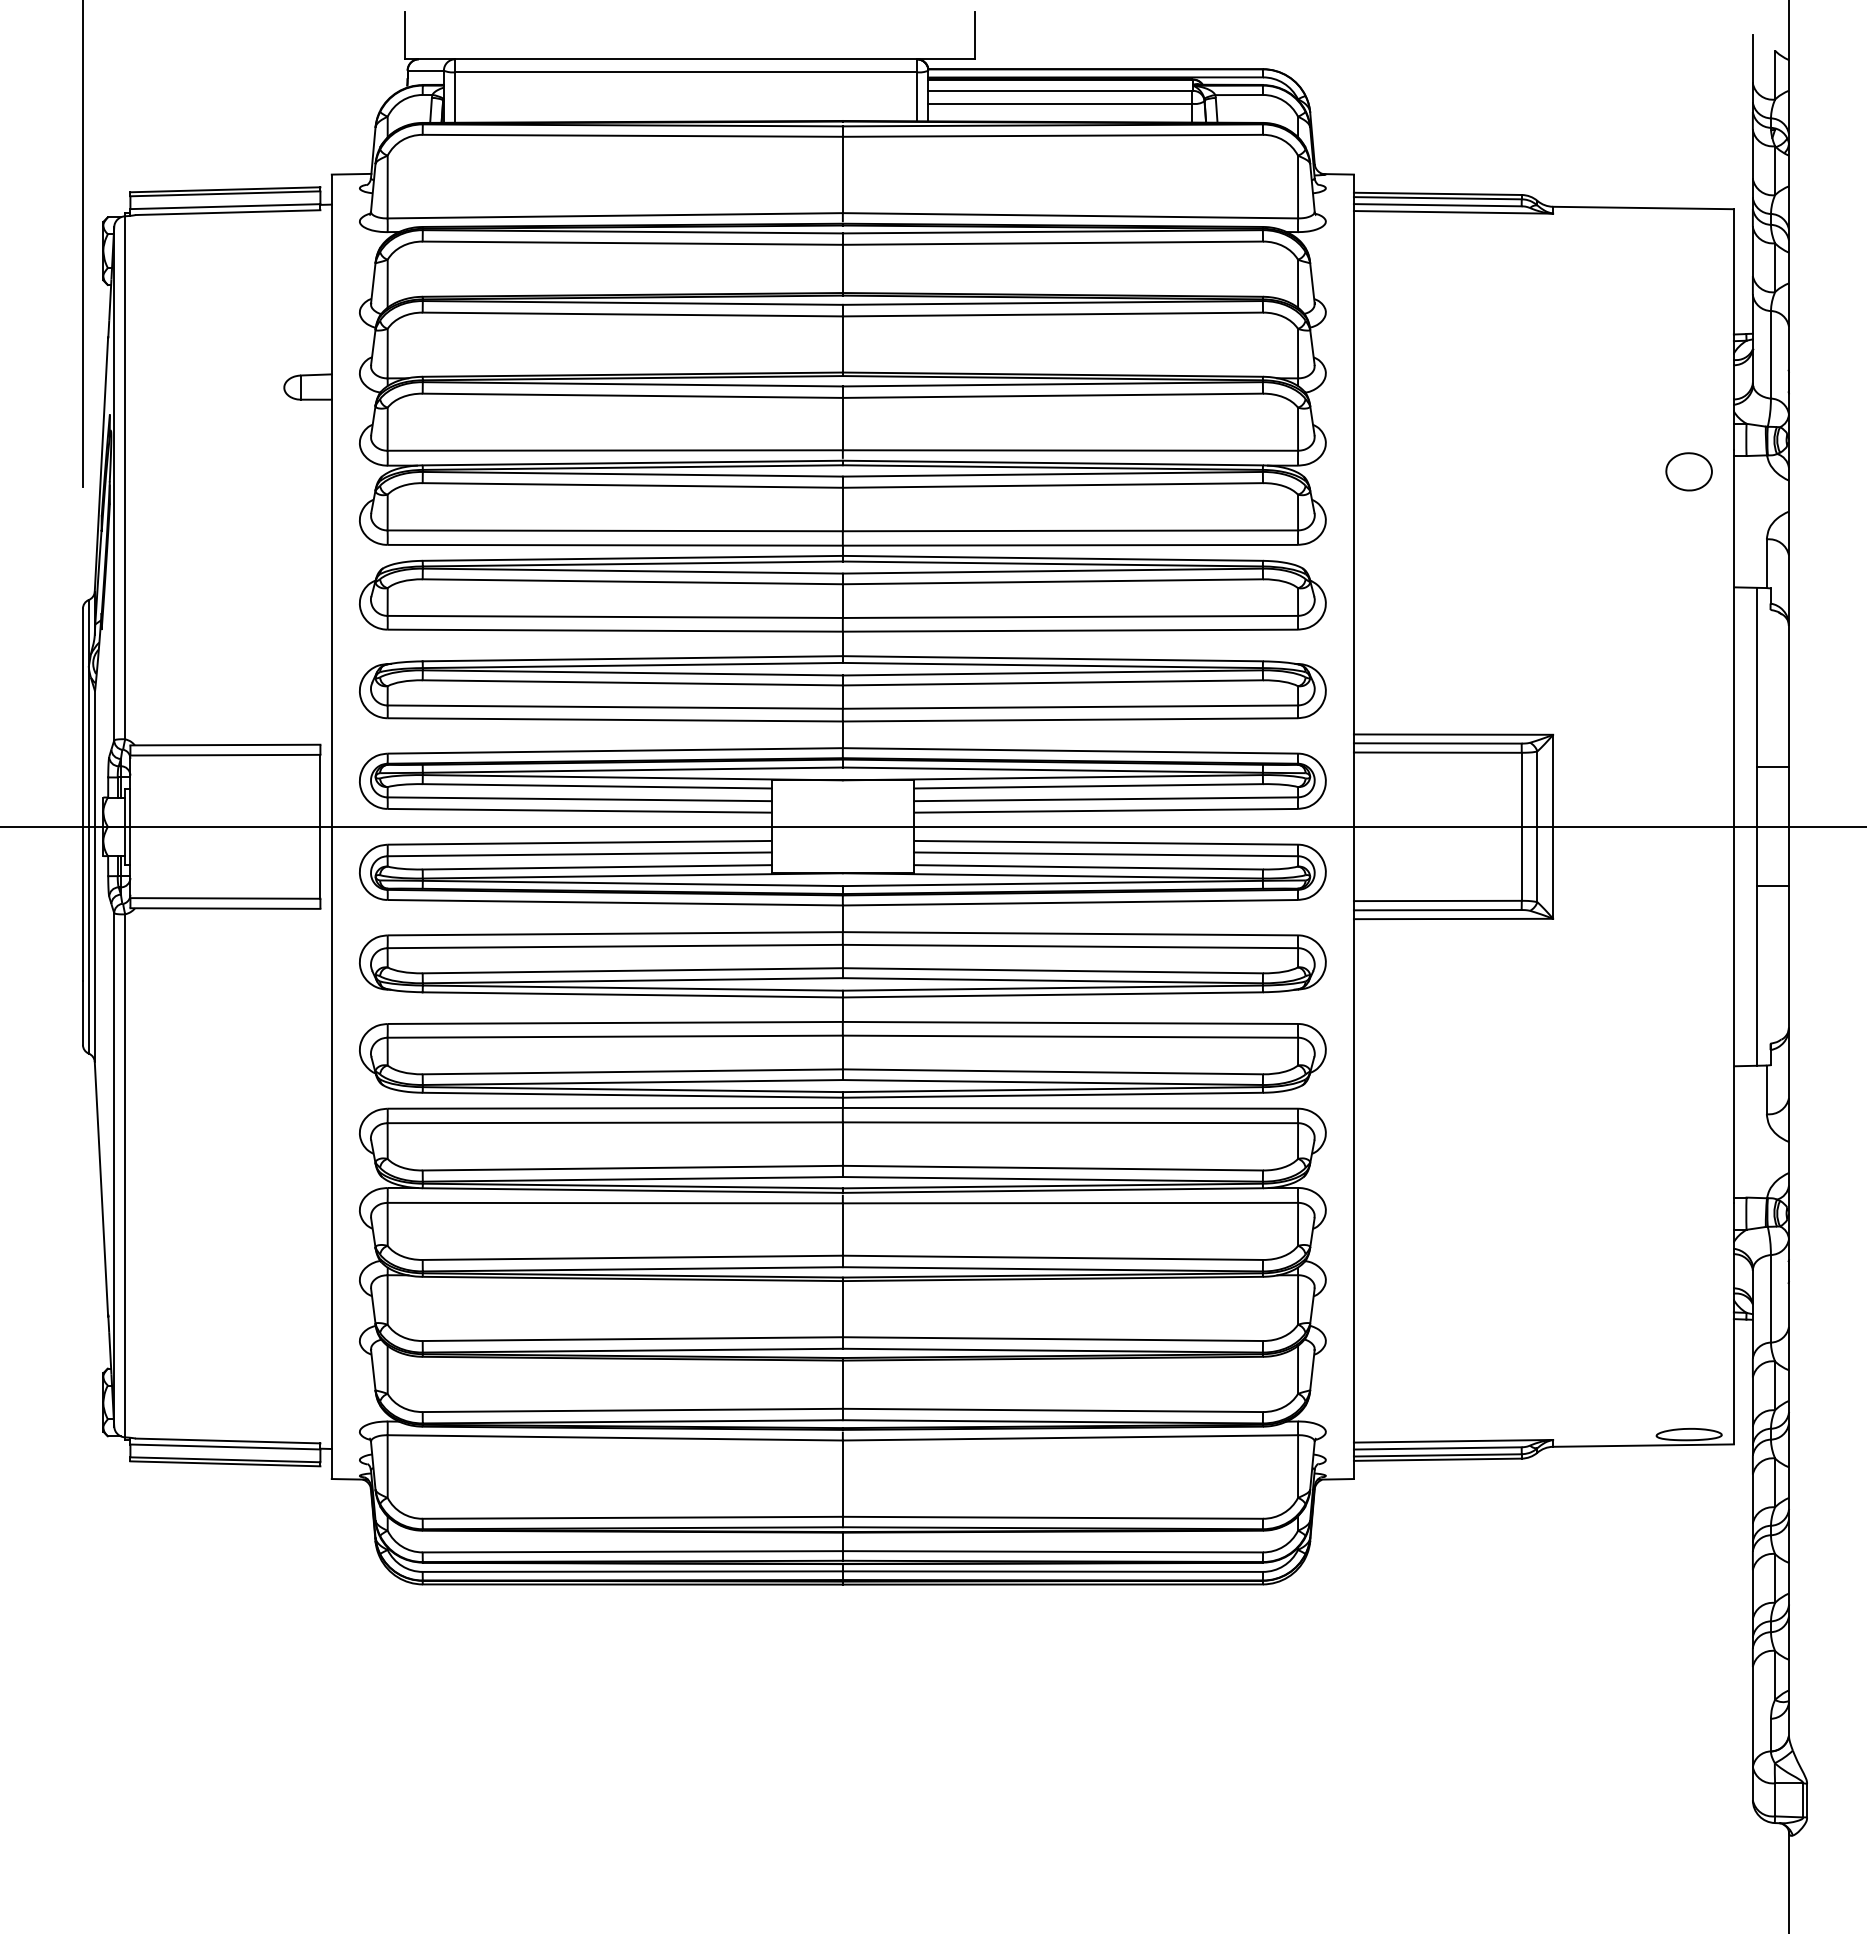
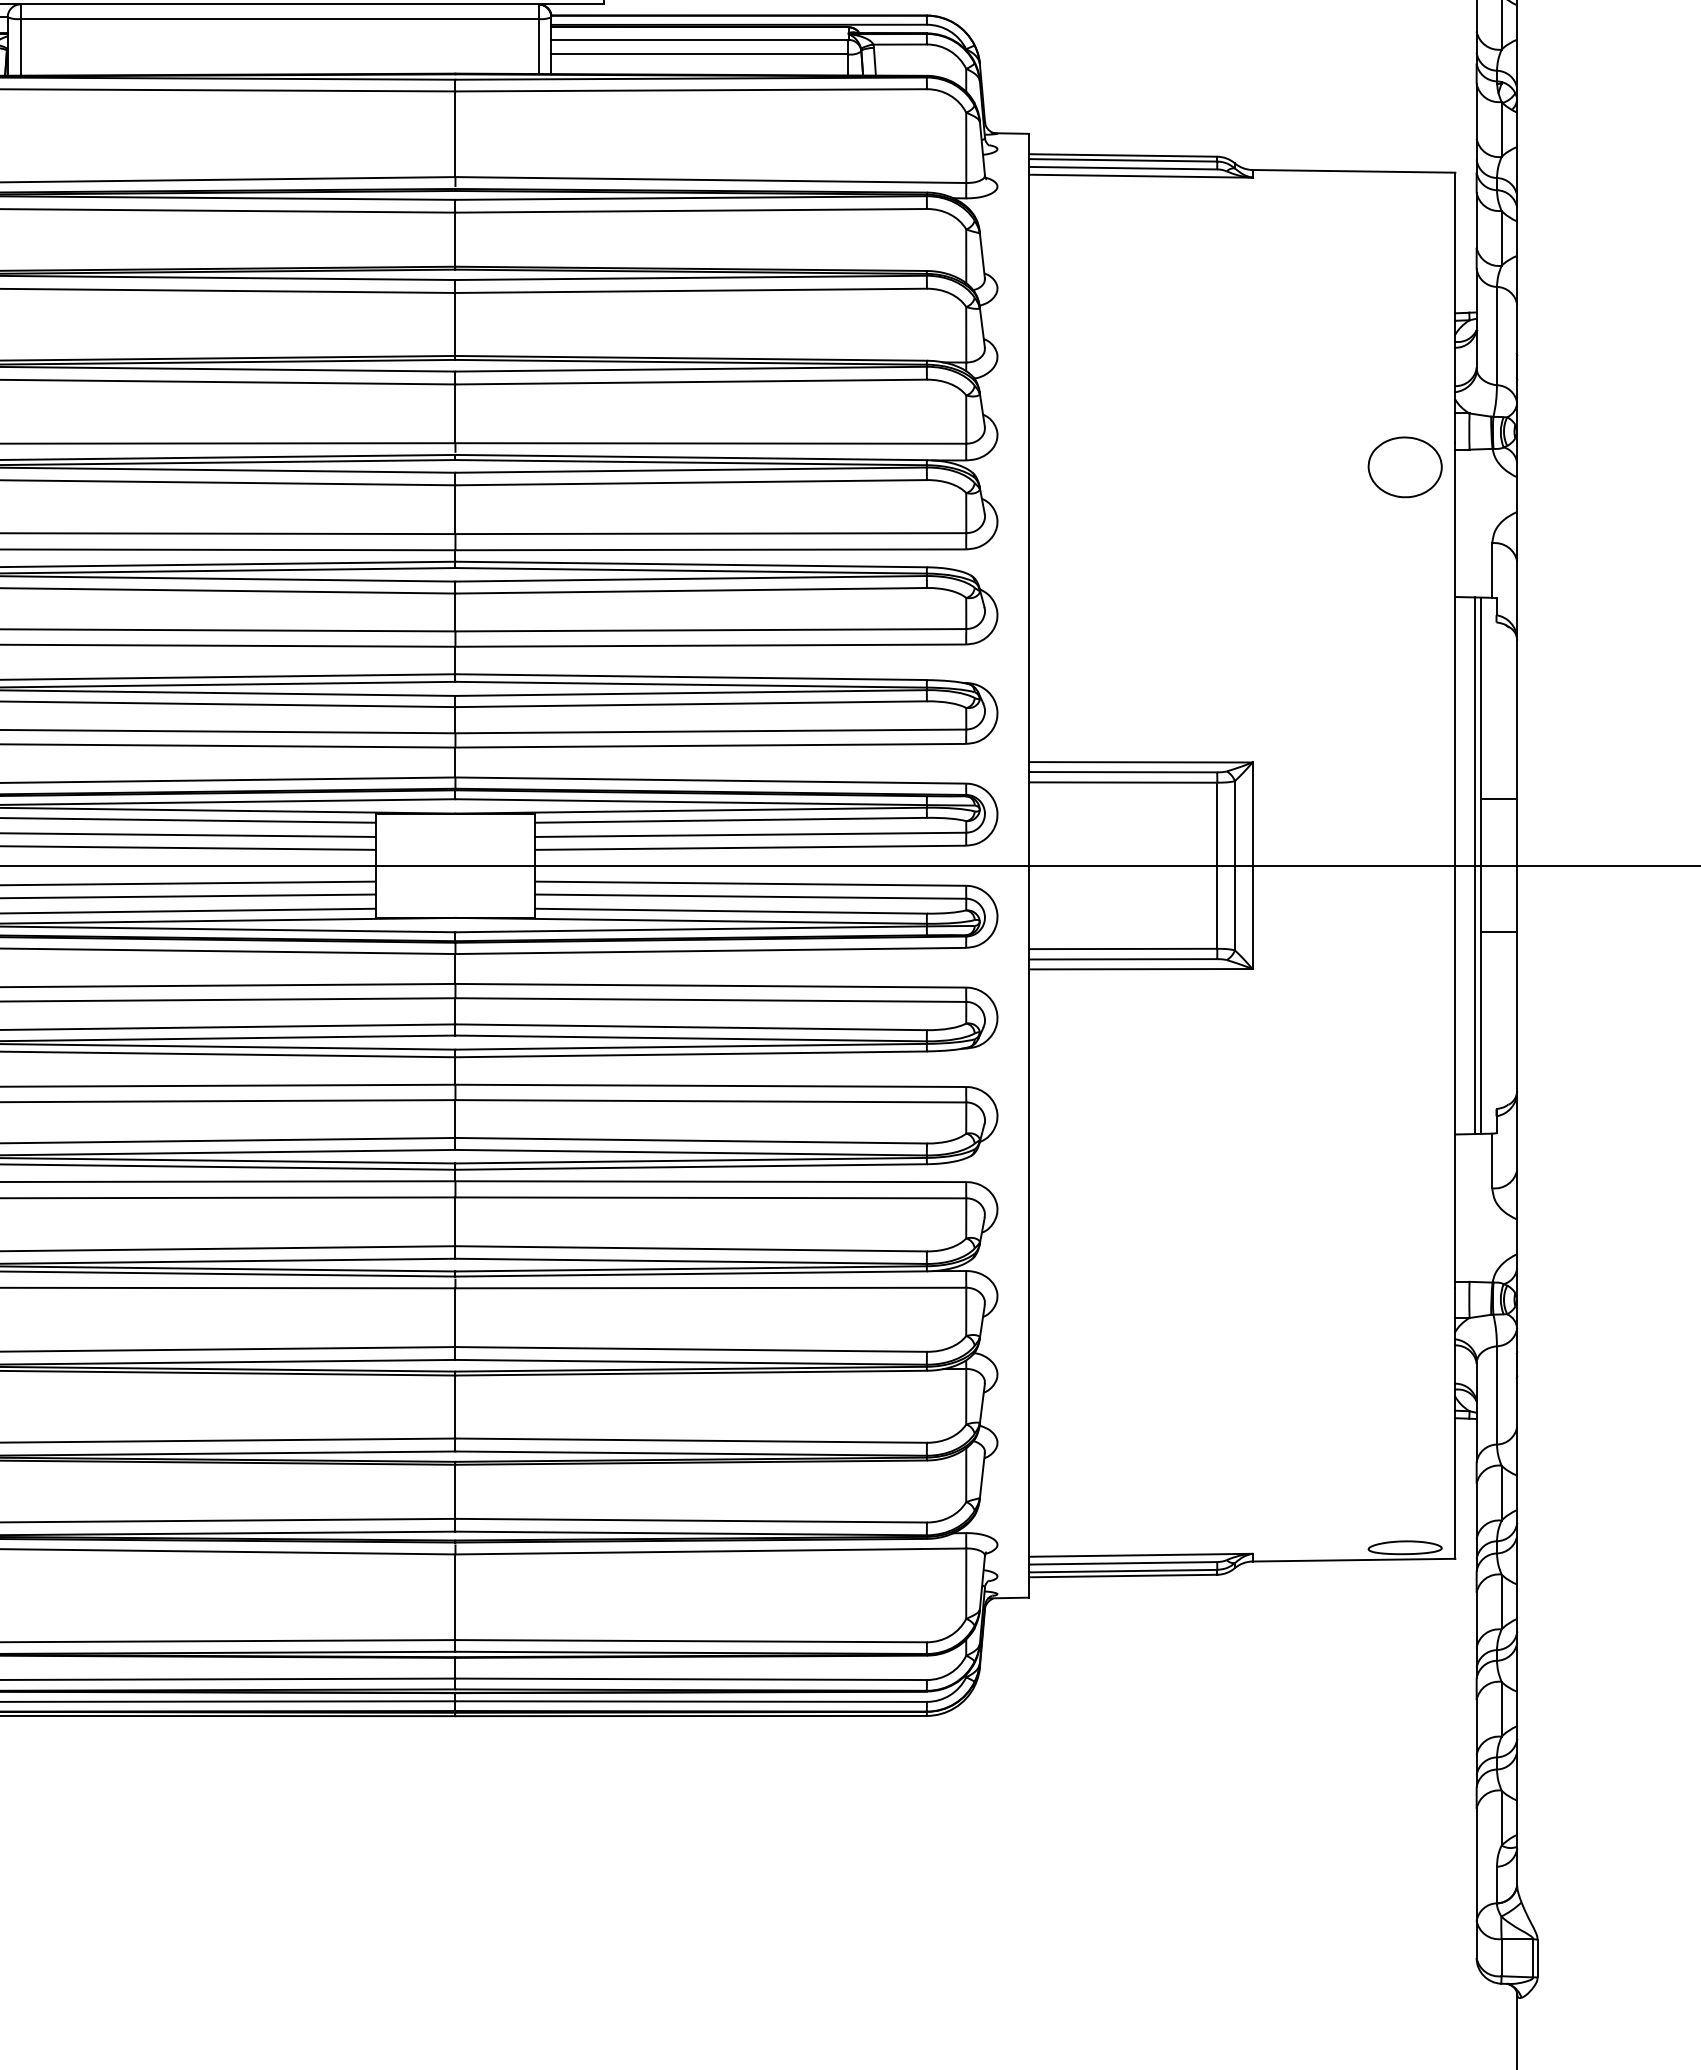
part: (1688, 471) -> (1404, 467), size x1.43
line: (1750, 826) -> (1474, 865), added

